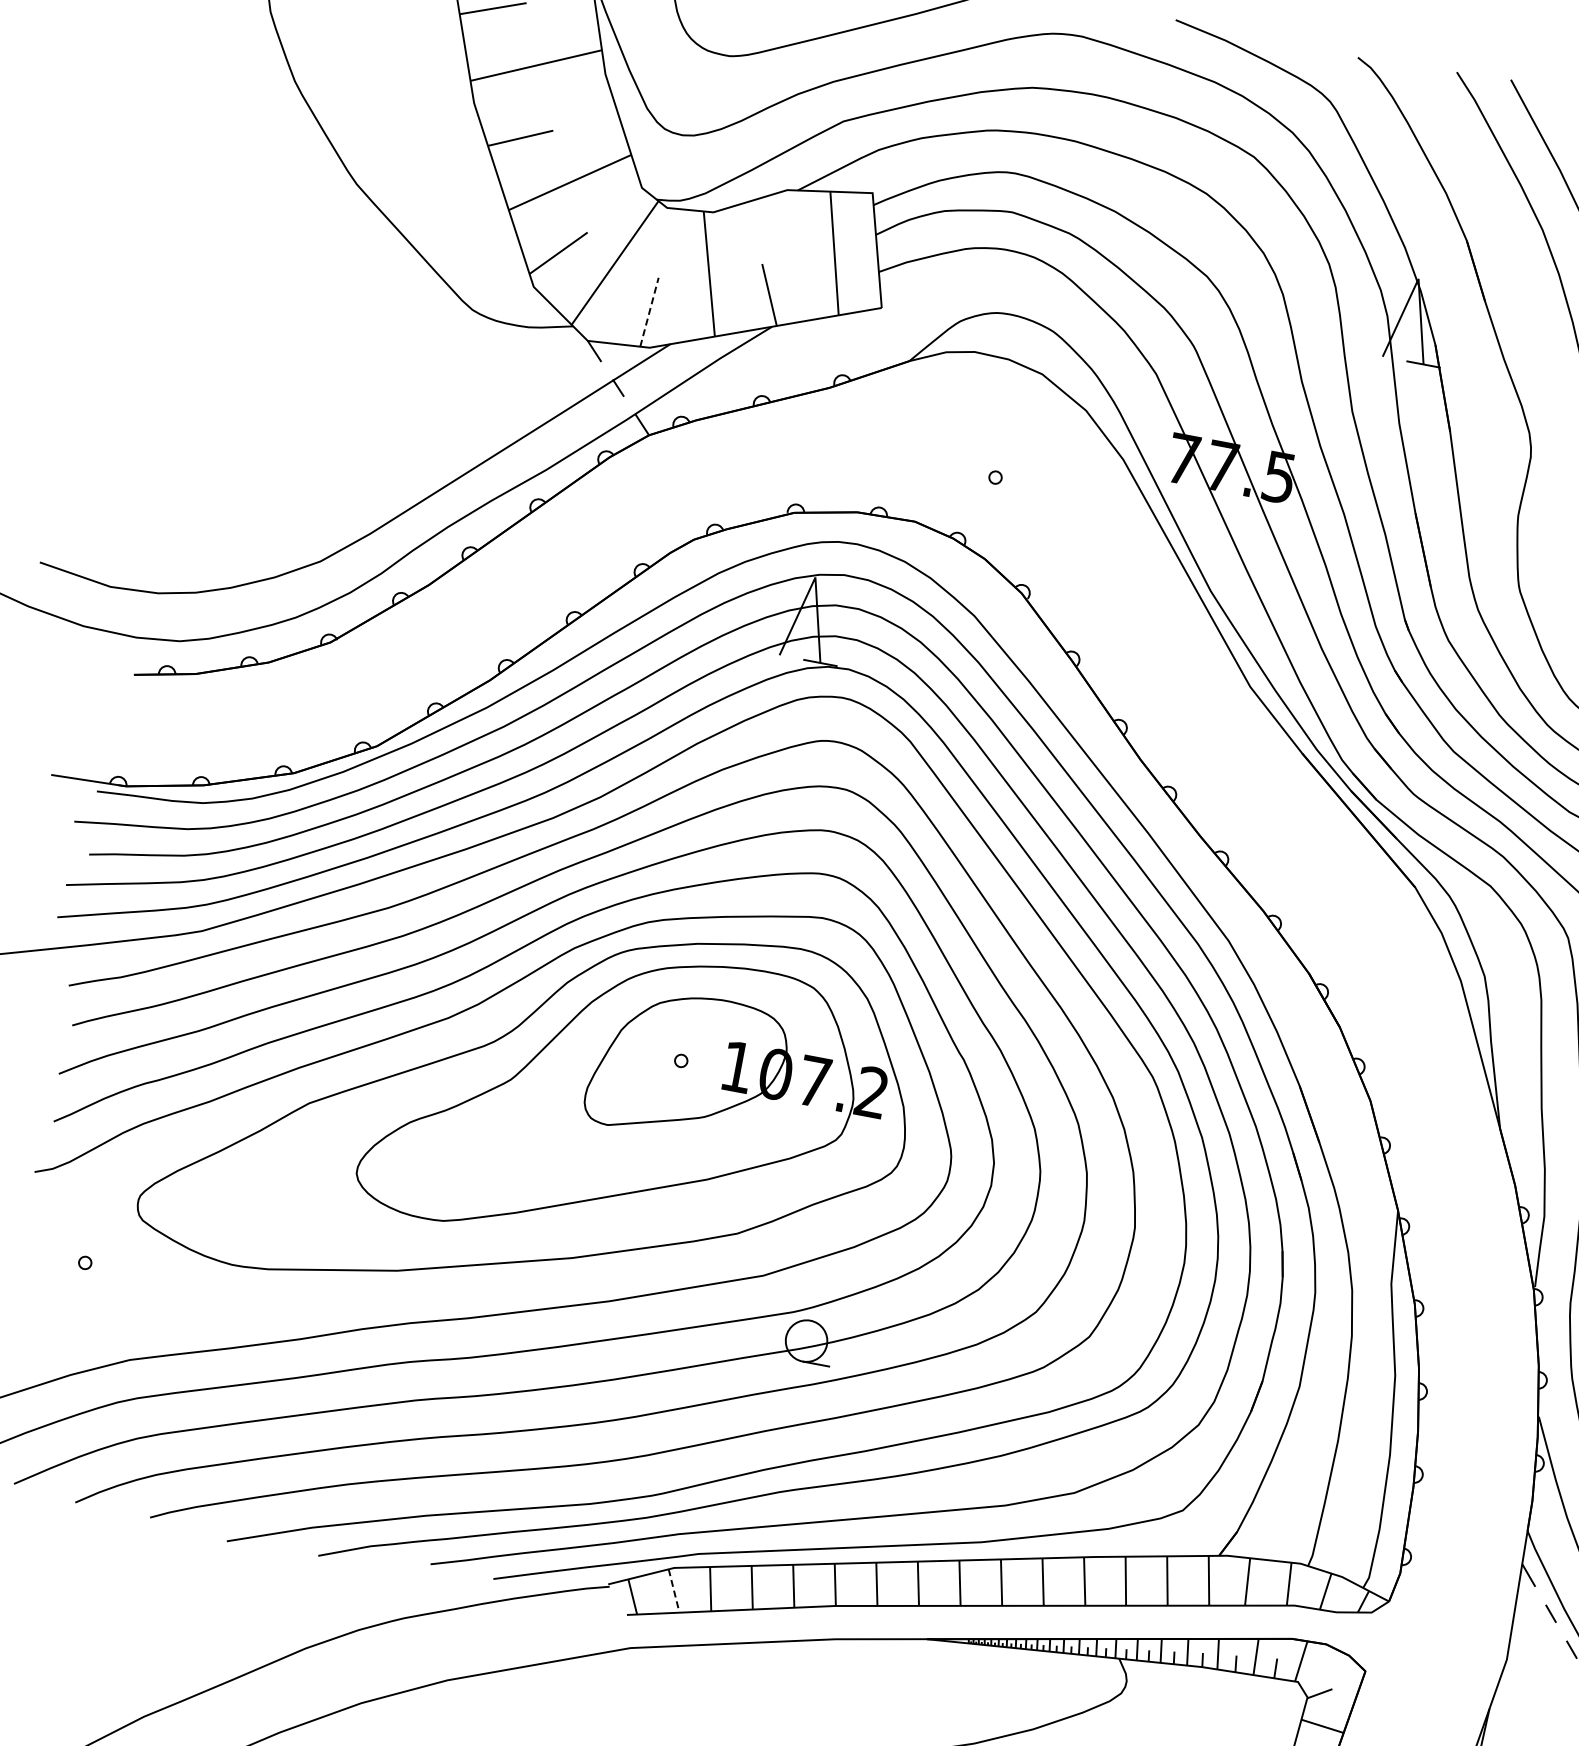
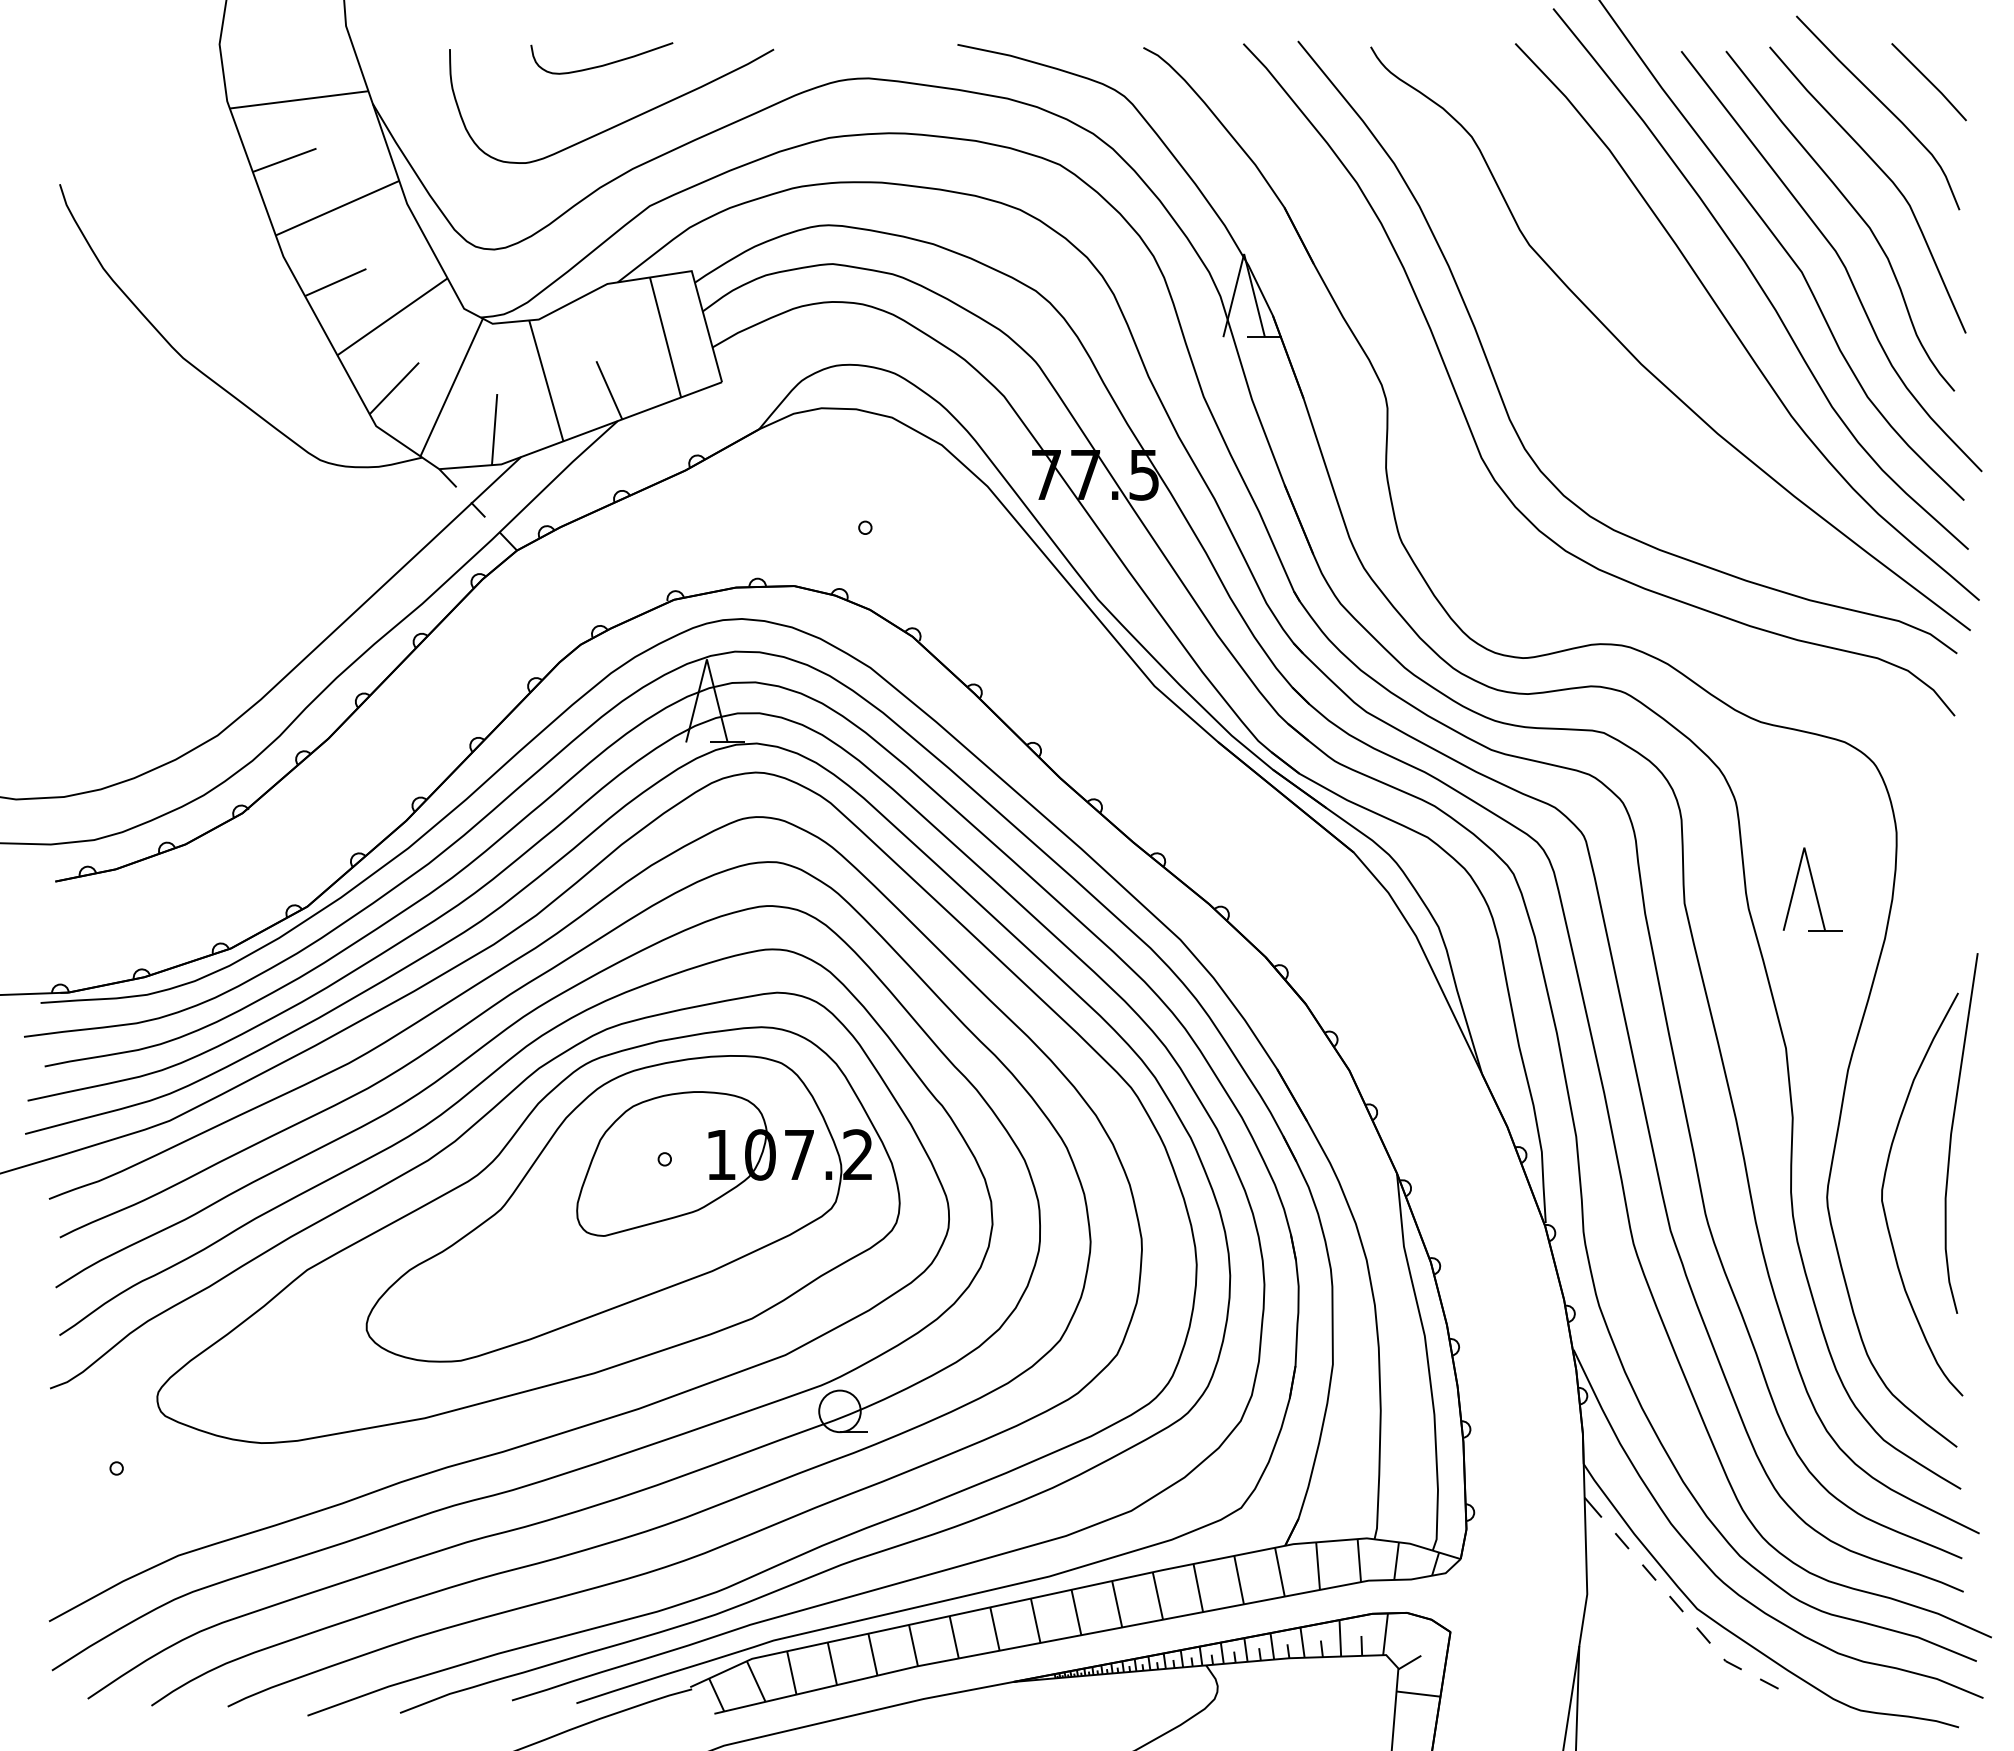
line: (649, 312) -> (494, 429), dashed -> solid
line: (674, 1591) -> (756, 1681), dashed -> solid

